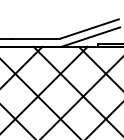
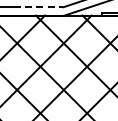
line: (36, 38) -> (38, 7), solid -> dashed

